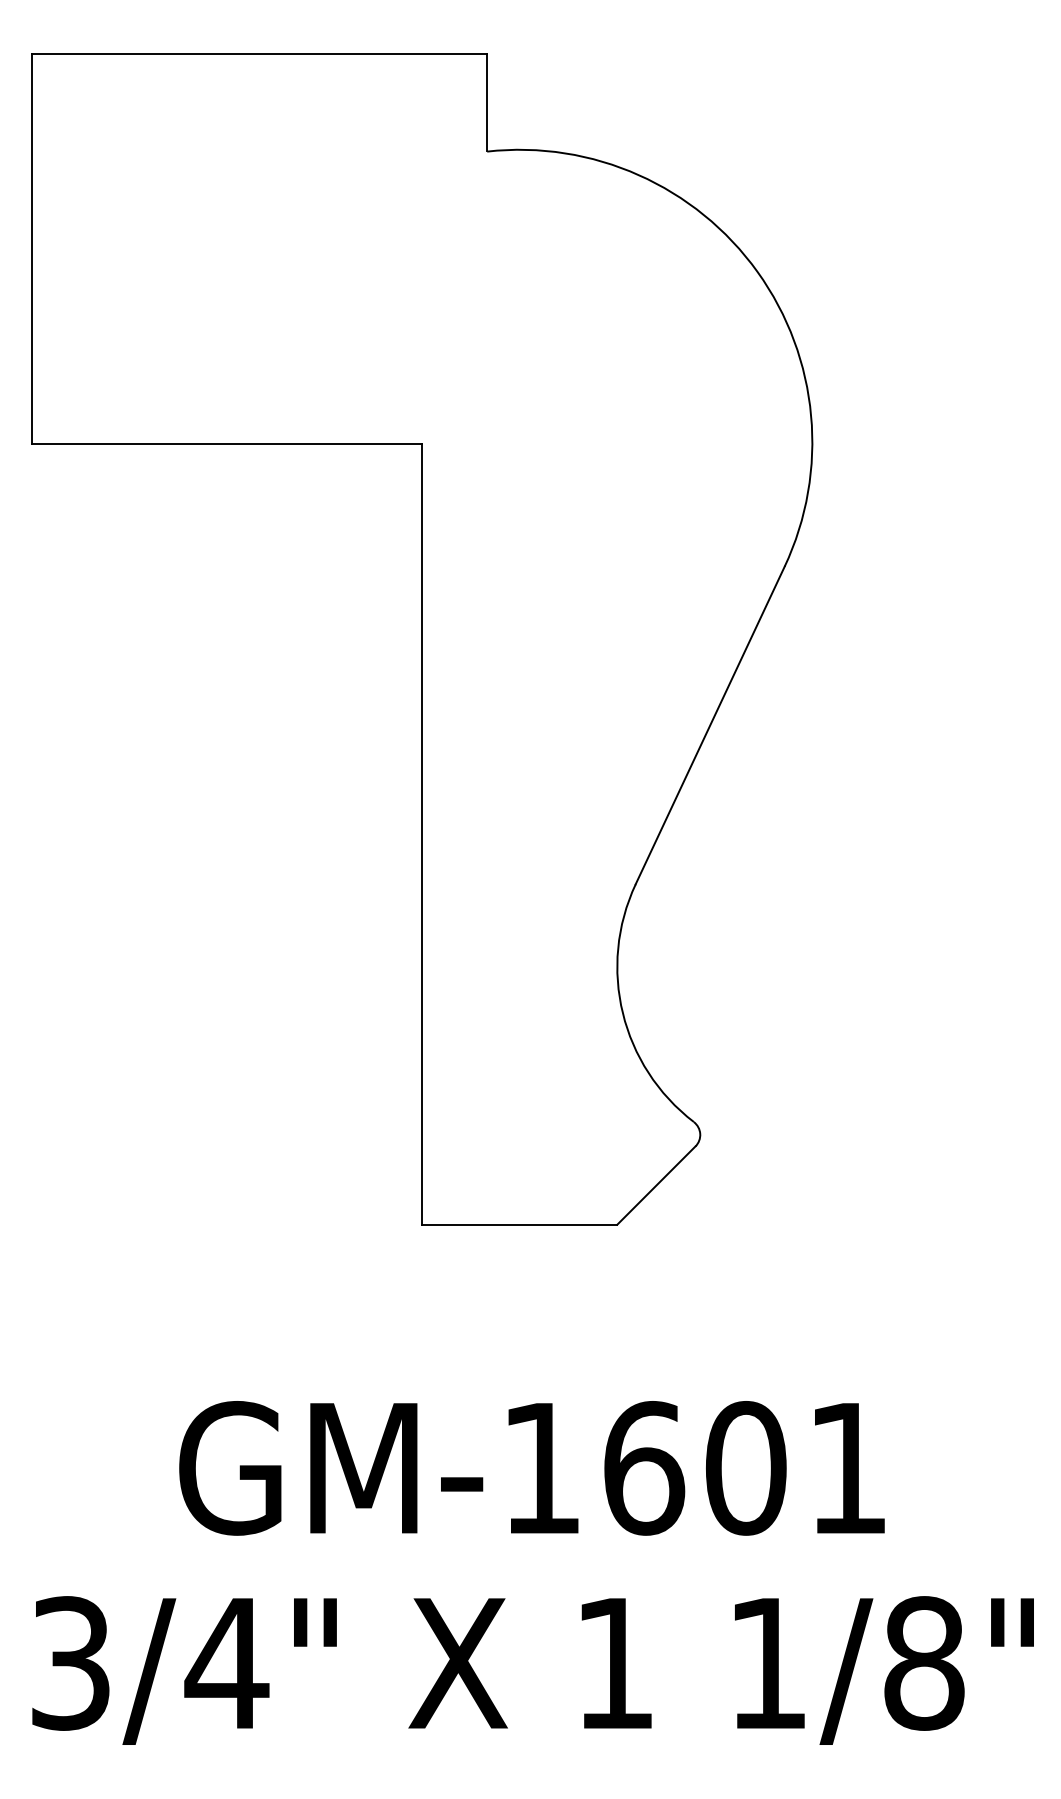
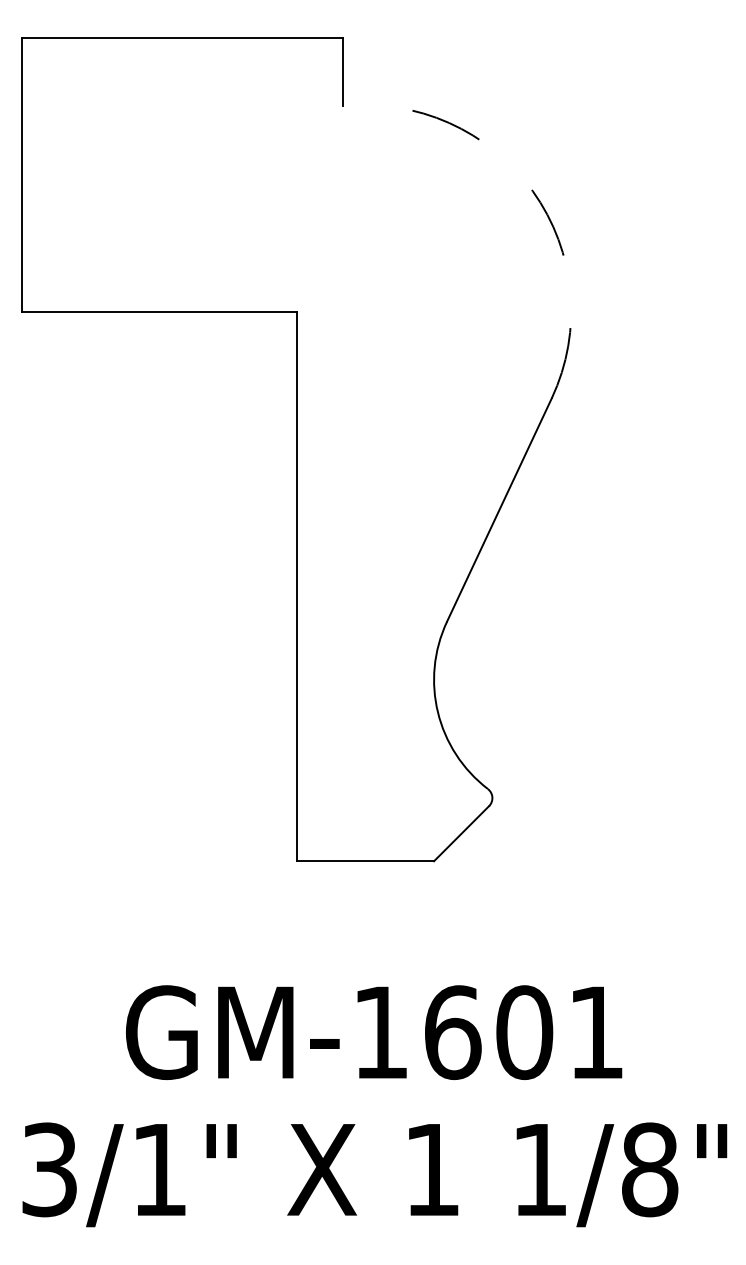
arc: (757, 271) -> (532, 190), solid -> dashed
text: (226, 1663) -> (159, 1169), 3/4" -> 3/1"

